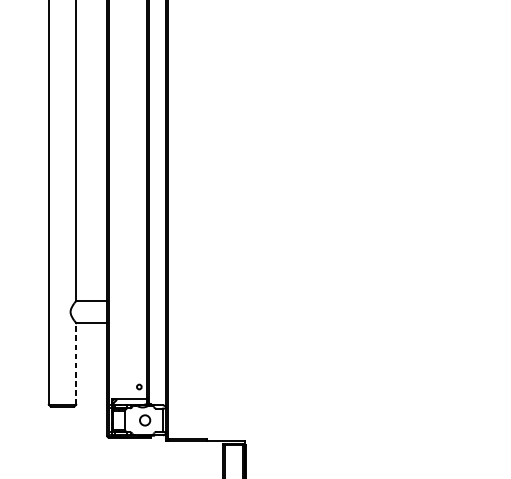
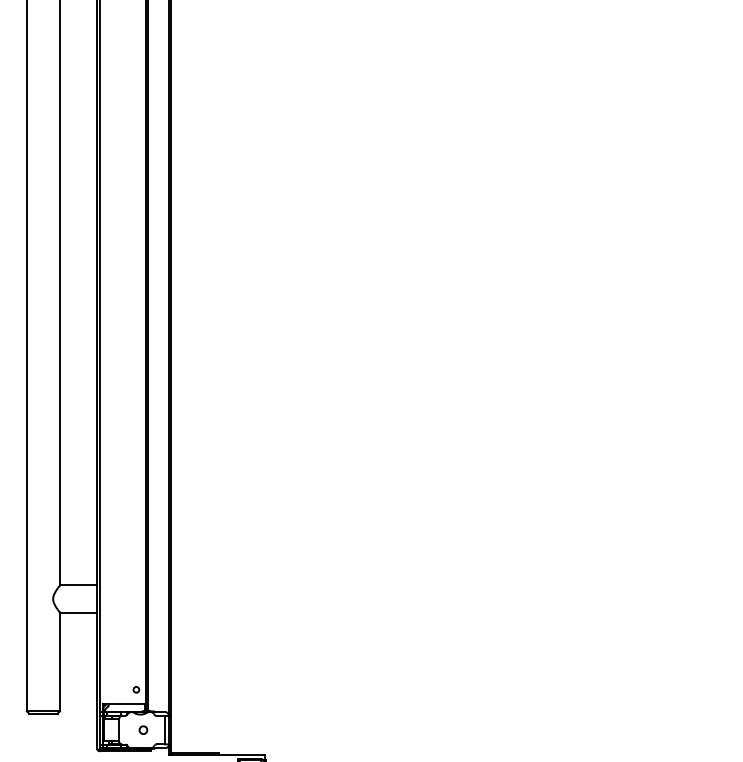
line: (75, 363) -> (59, 661), dashed -> solid
circle: (145, 419) -> (143, 729), size x0.62

